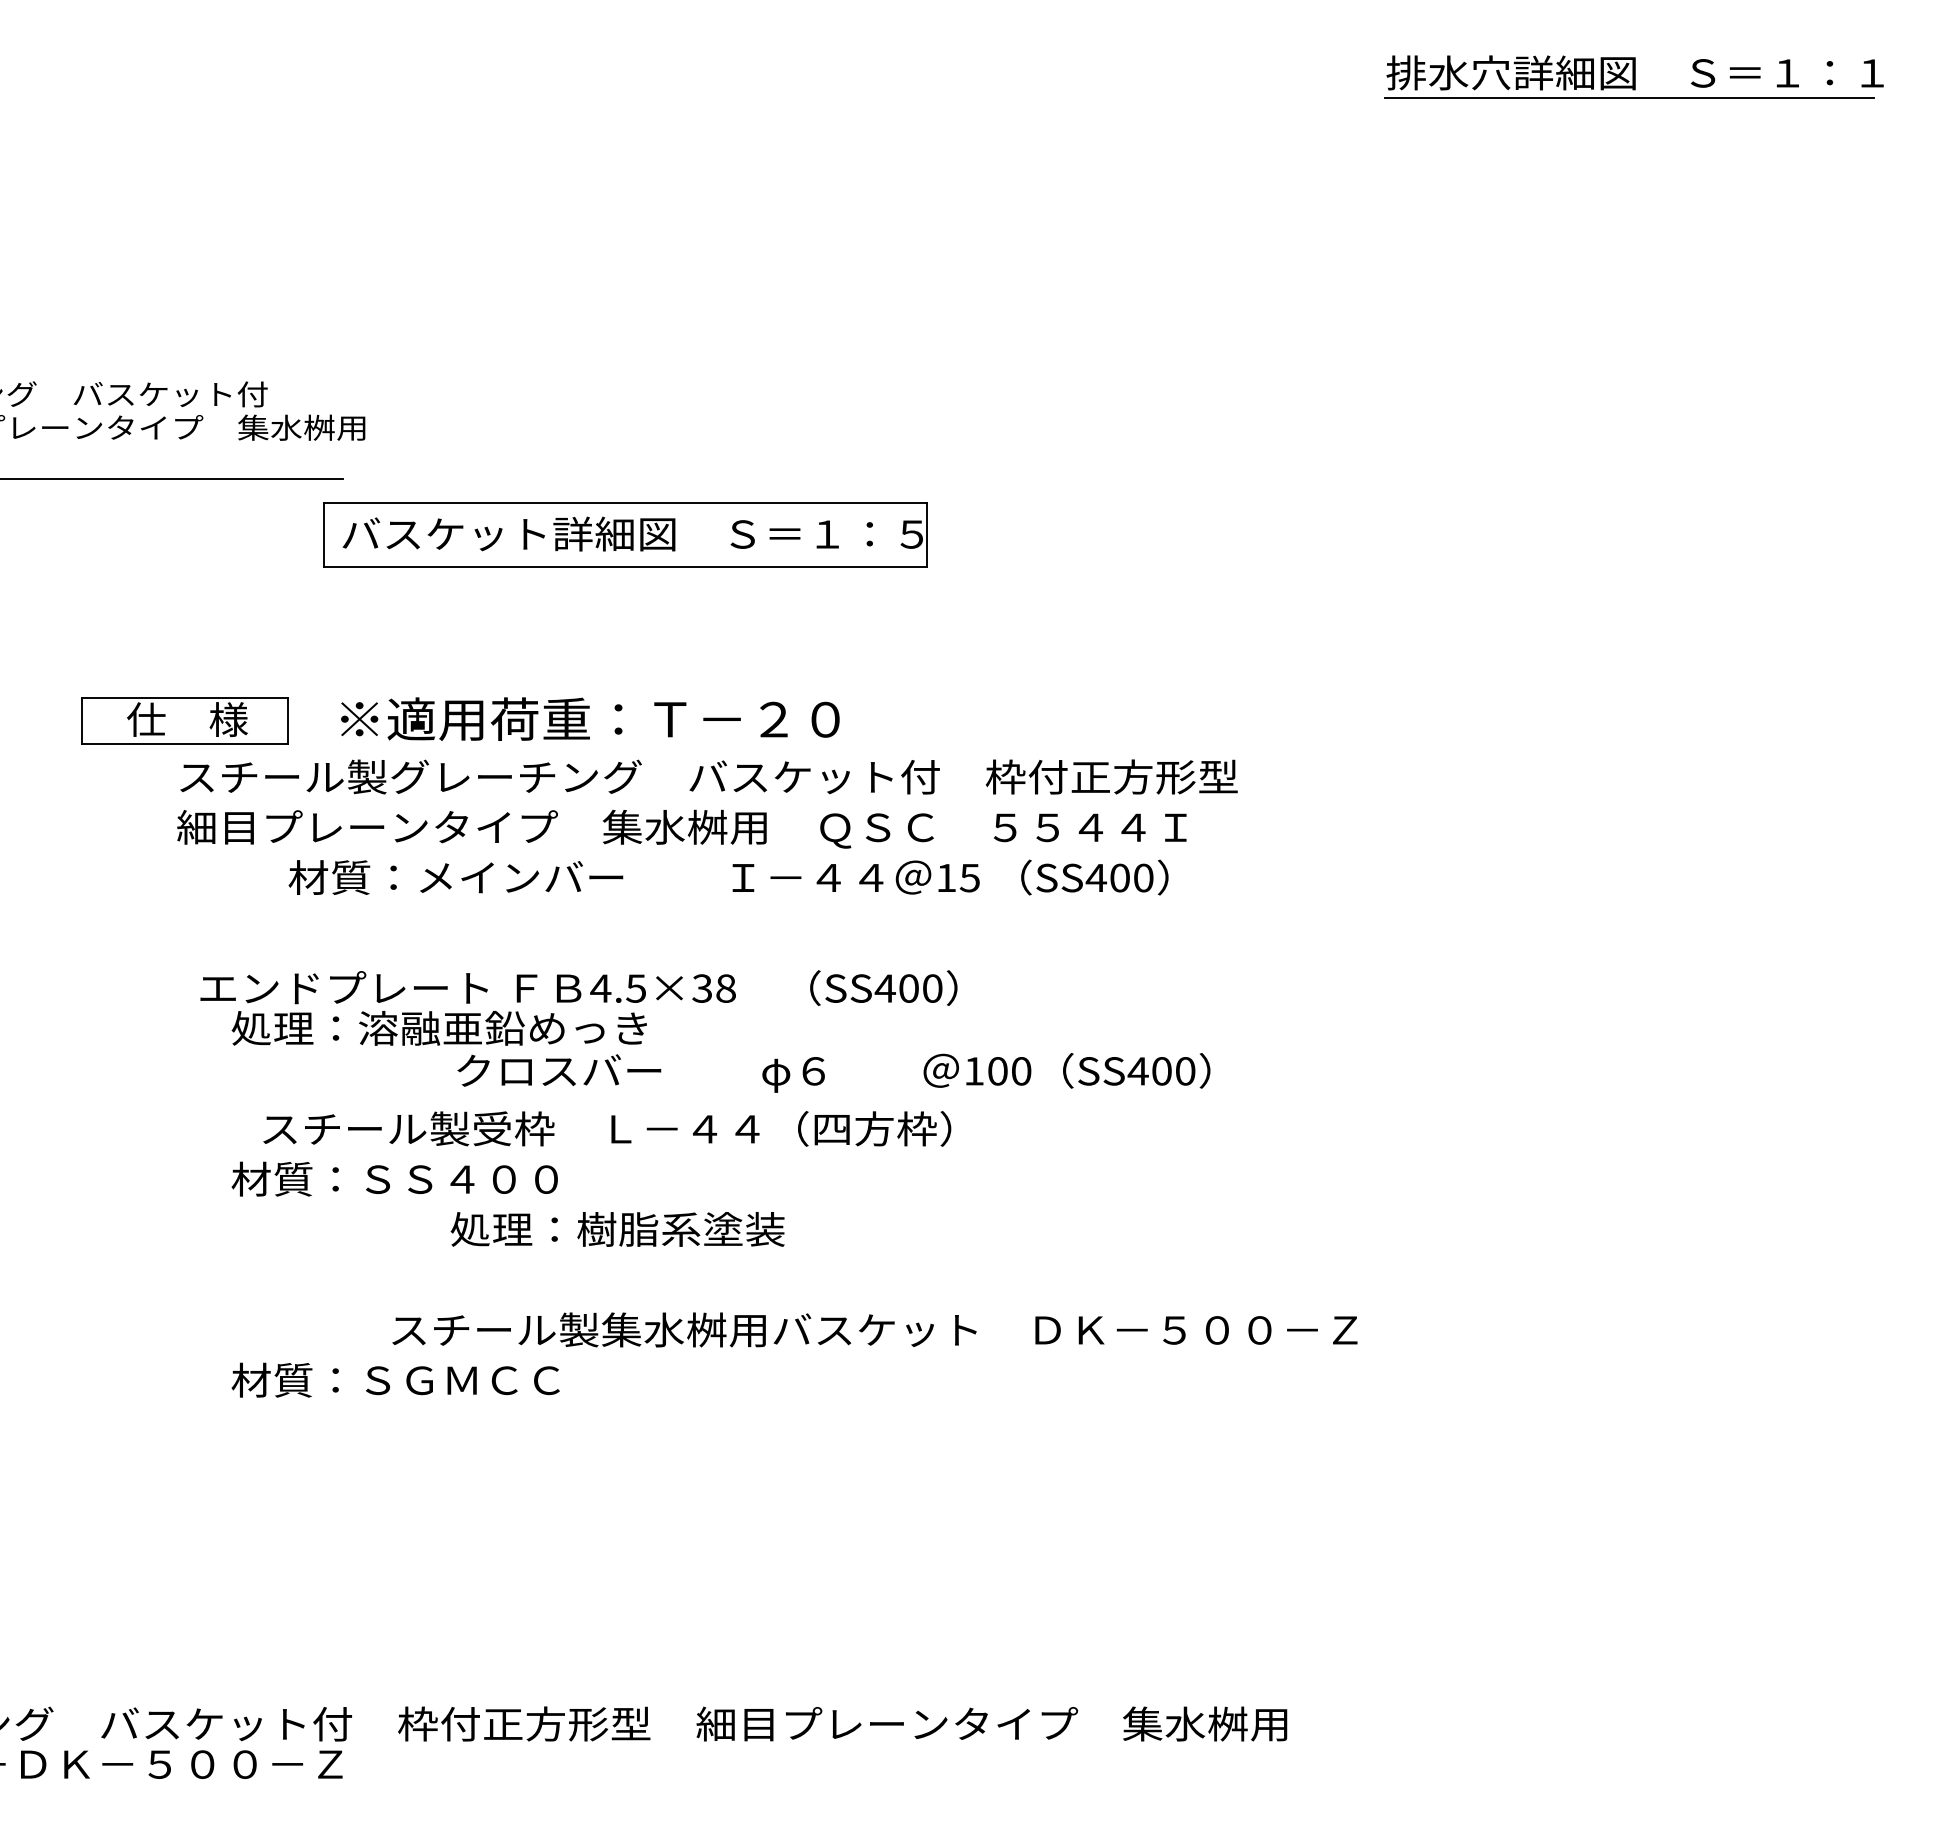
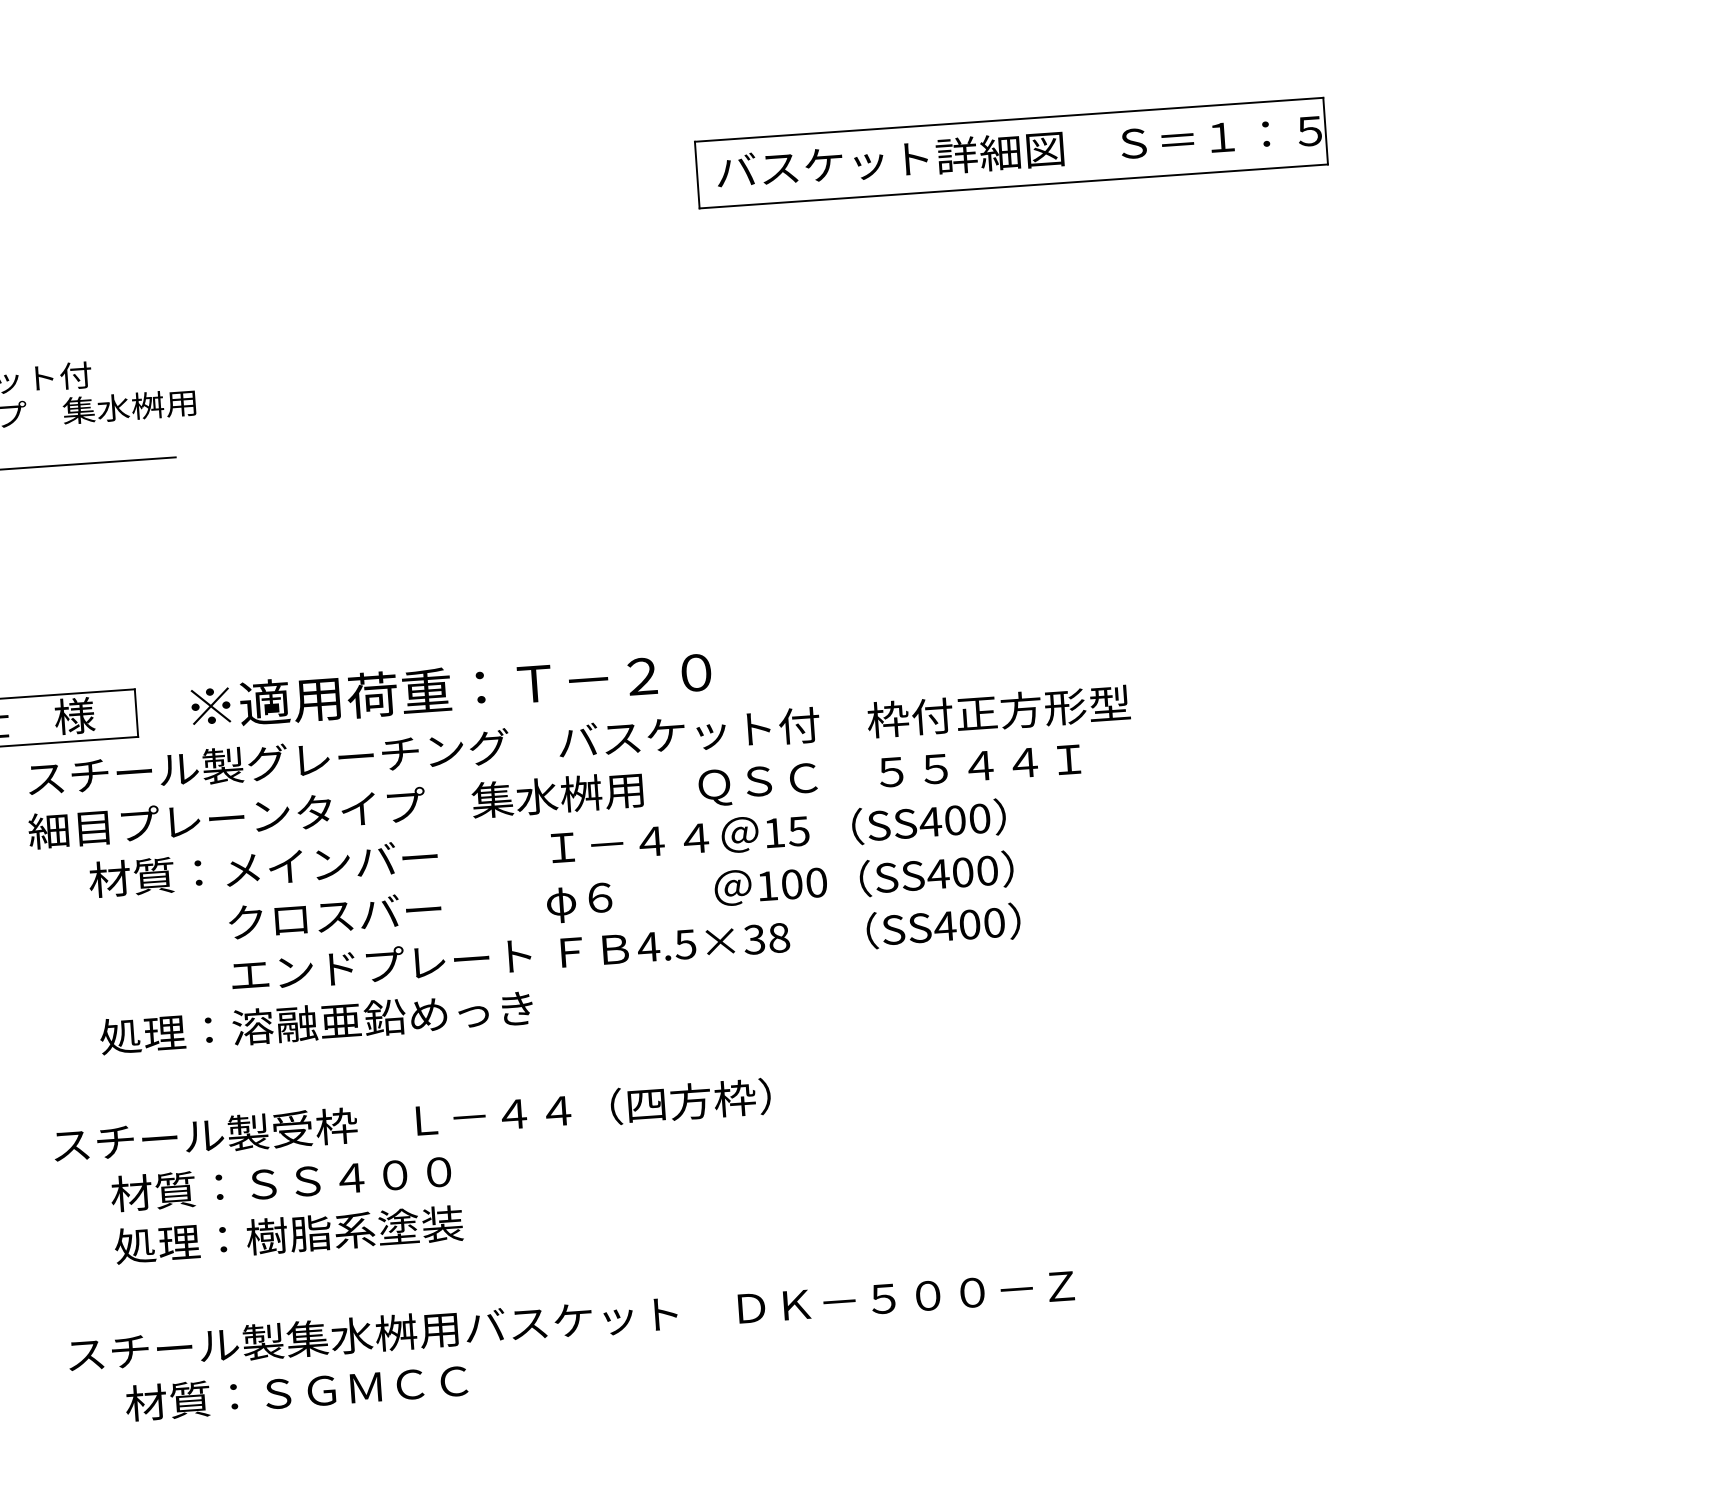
part: (625, 534) -> (1011, 152), moved
text: (728, 877) -> (547, 848), moved
text: (578, 987) -> (625, 947), moved
text: (833, 1072) -> (620, 897), moved
text: (607, 1128) -> (412, 1120), moved
text: (617, 1229) -> (288, 1234), moved
text: (874, 1329) -> (570, 1319), moved

